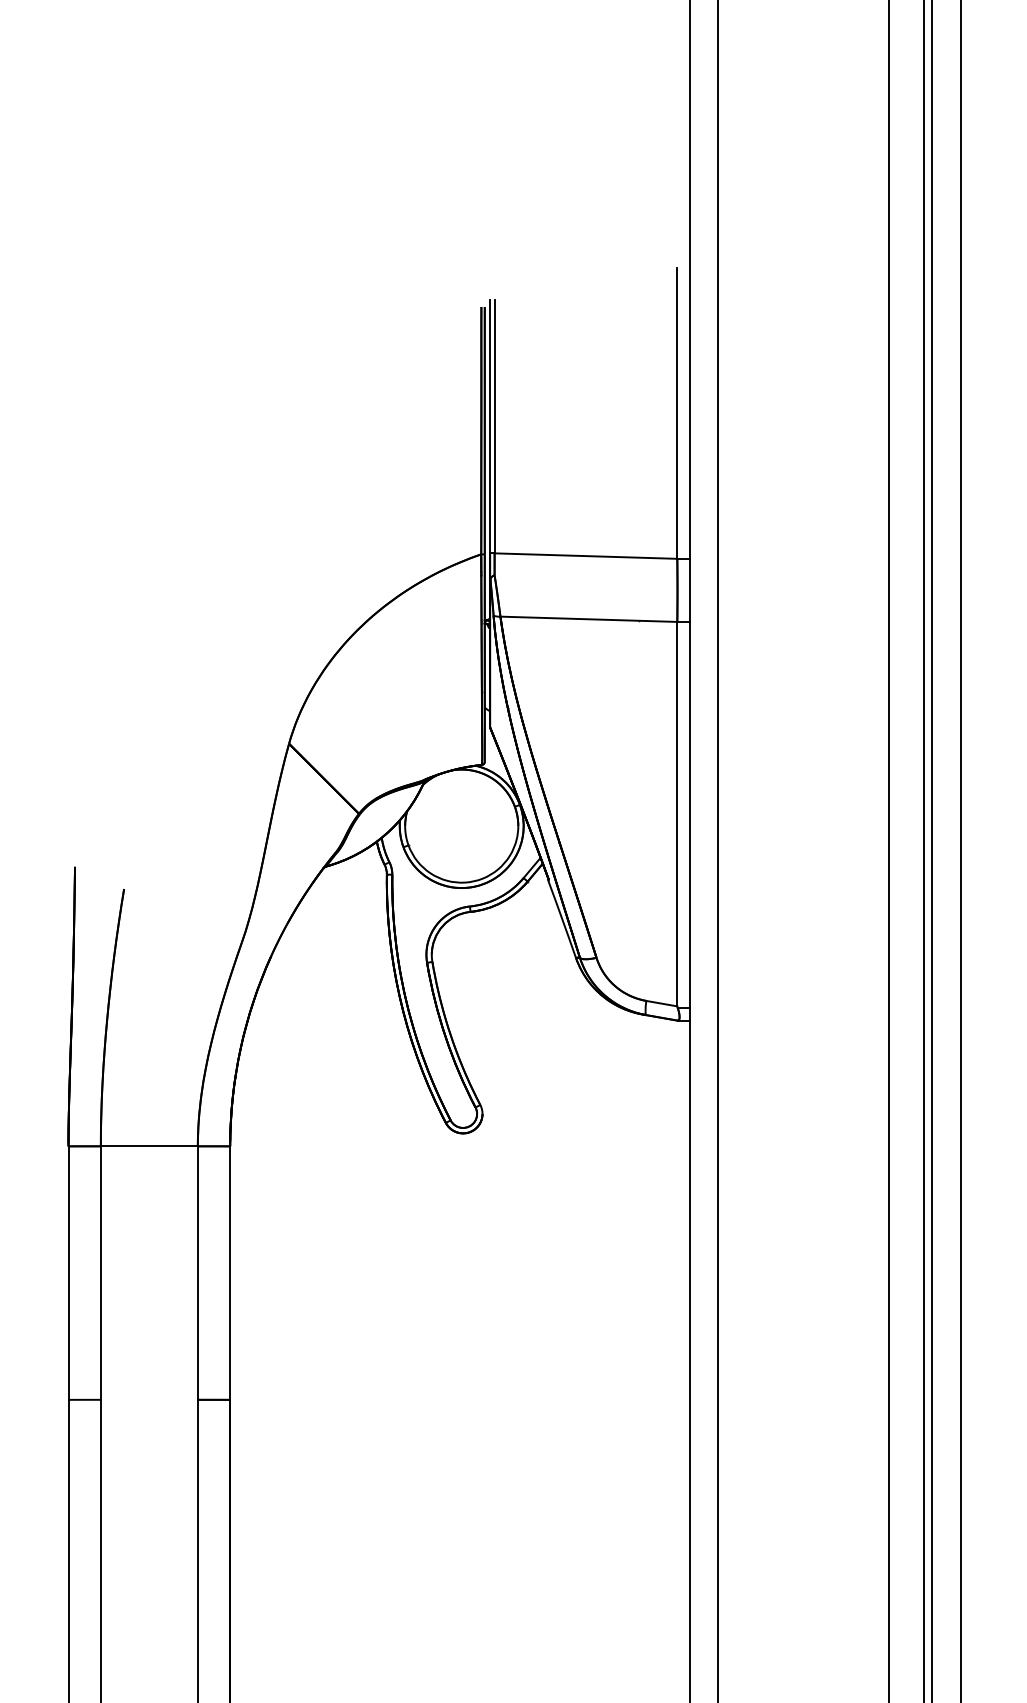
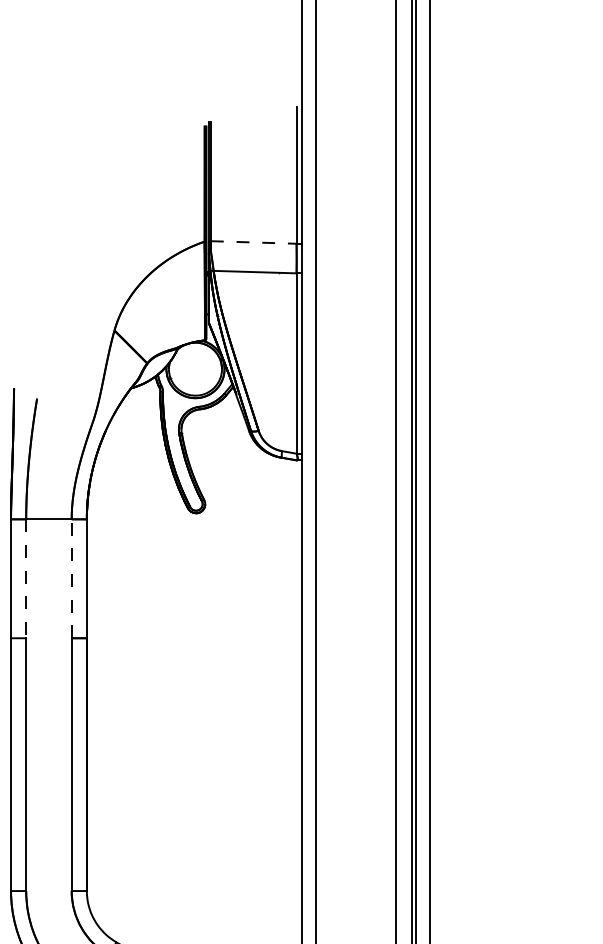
line: (585, 556) -> (253, 242), solid -> dashed
line: (197, 1272) -> (71, 578), solid -> dashed
line: (101, 1274) -> (26, 579), solid -> dashed

